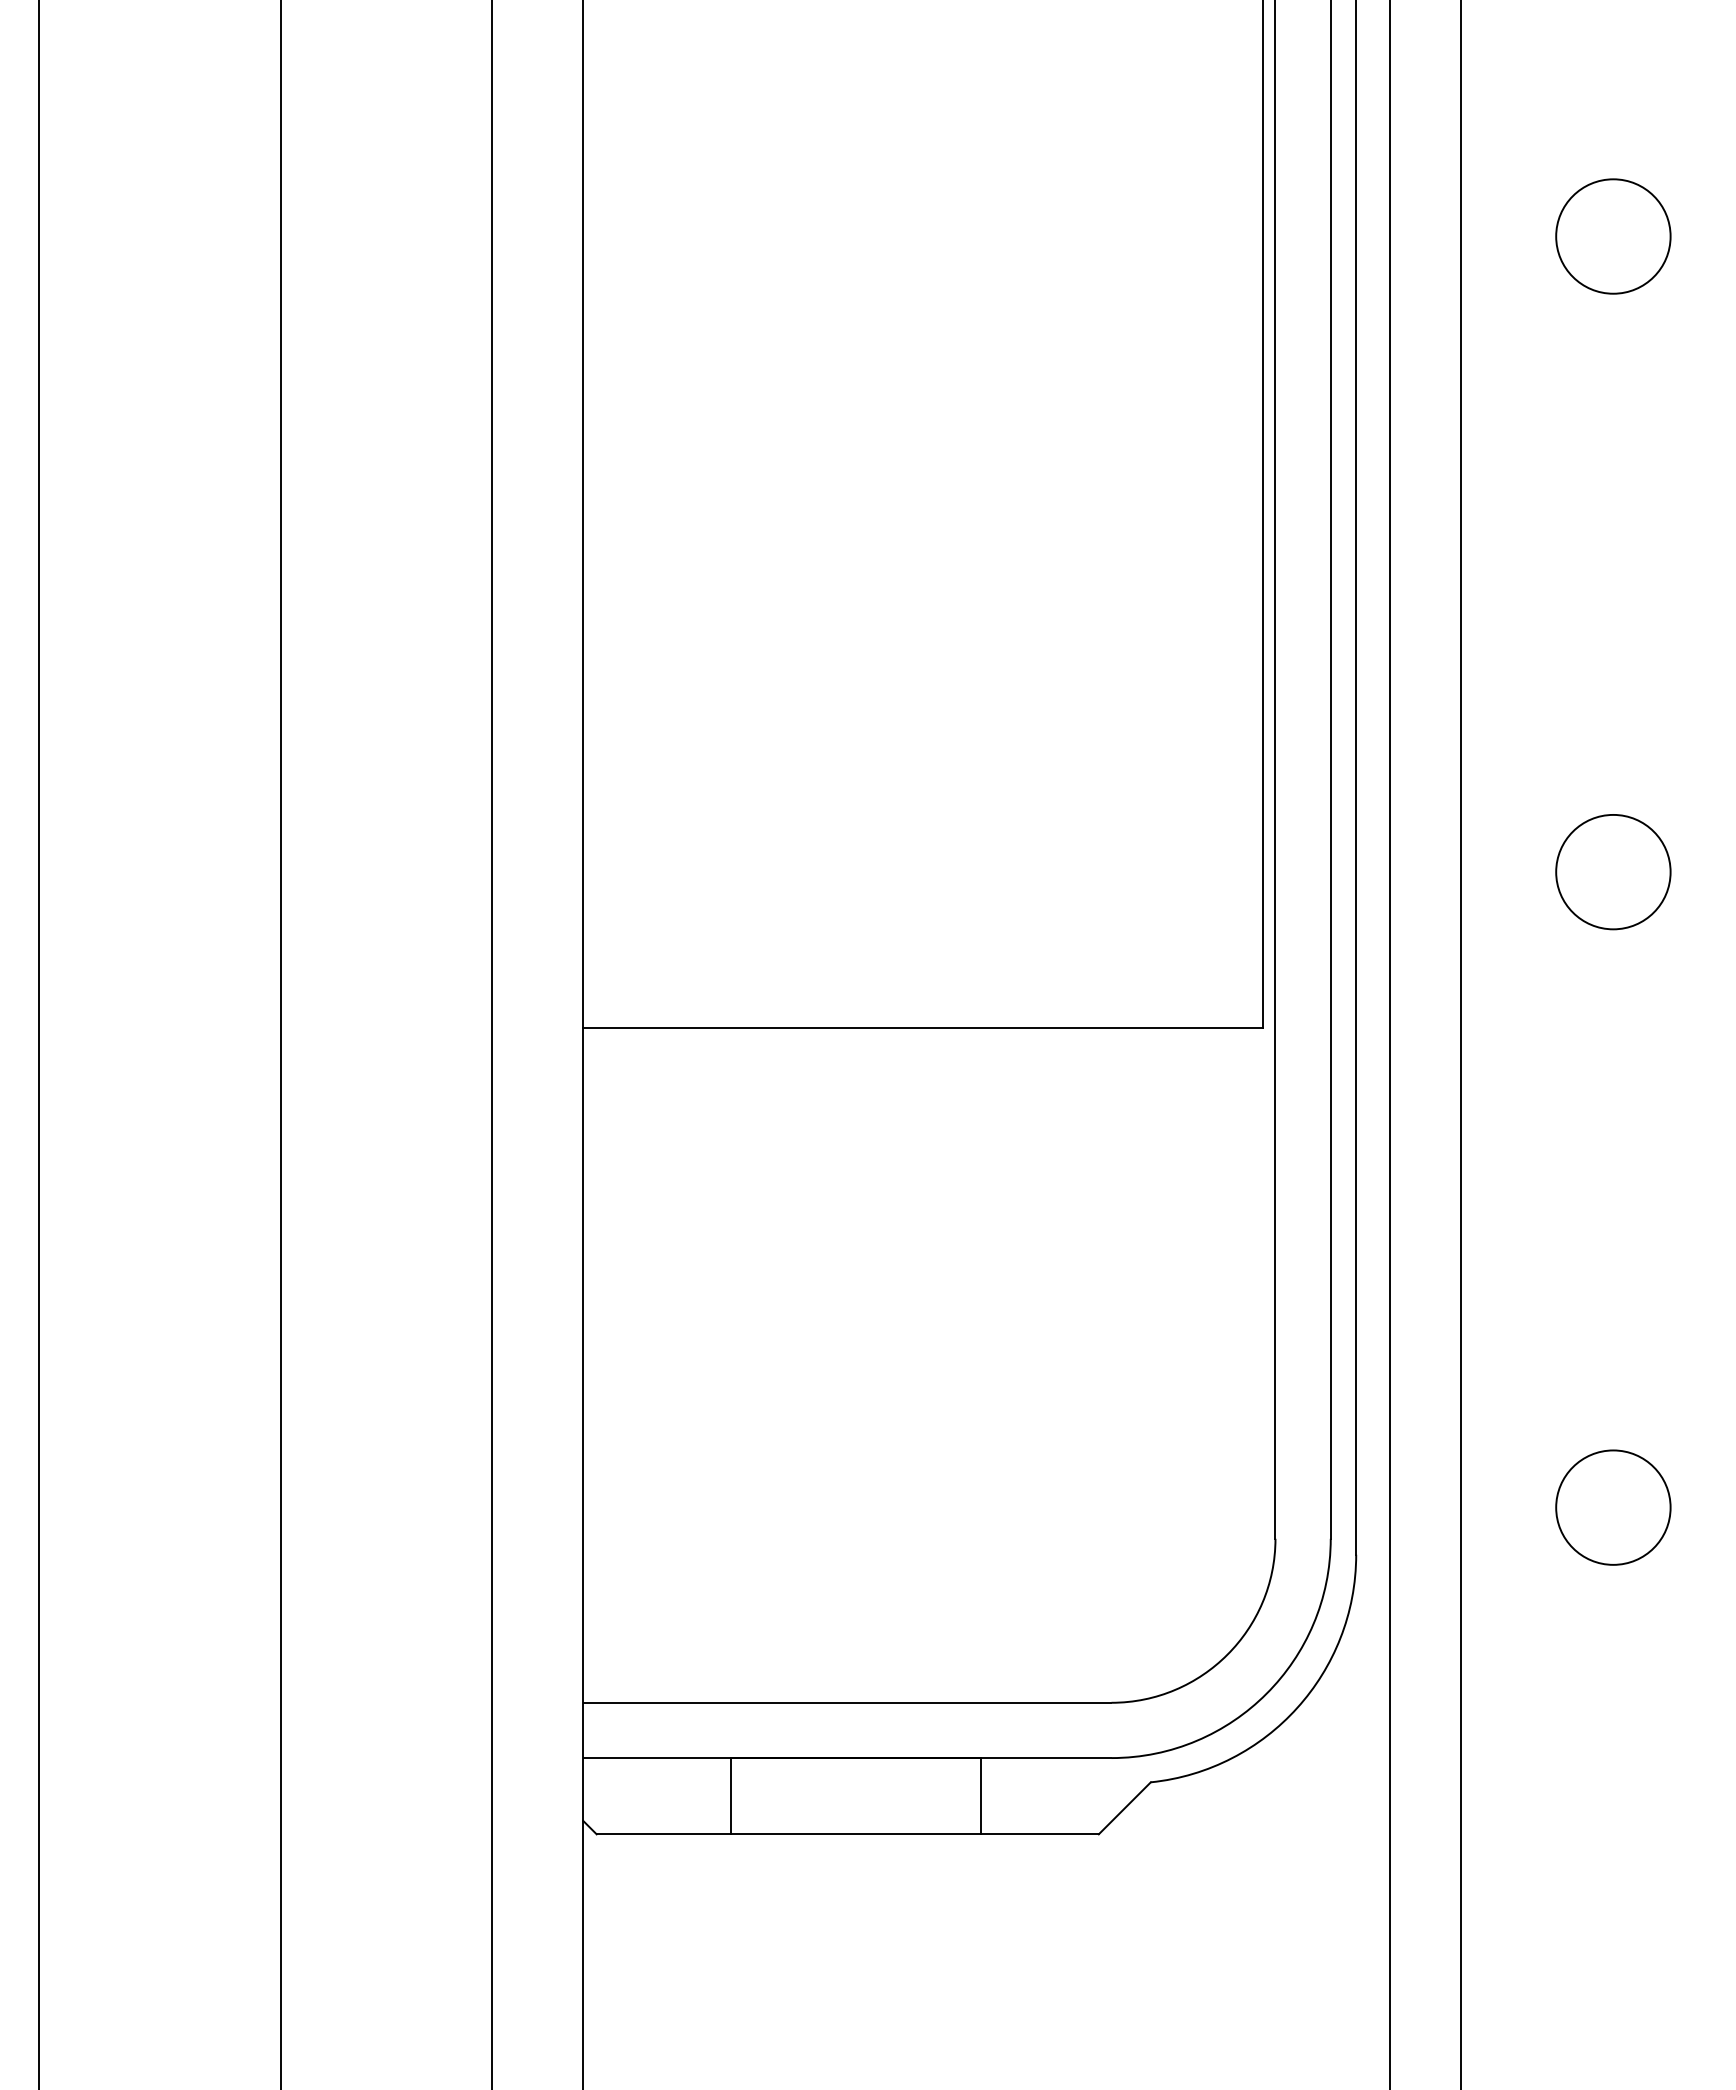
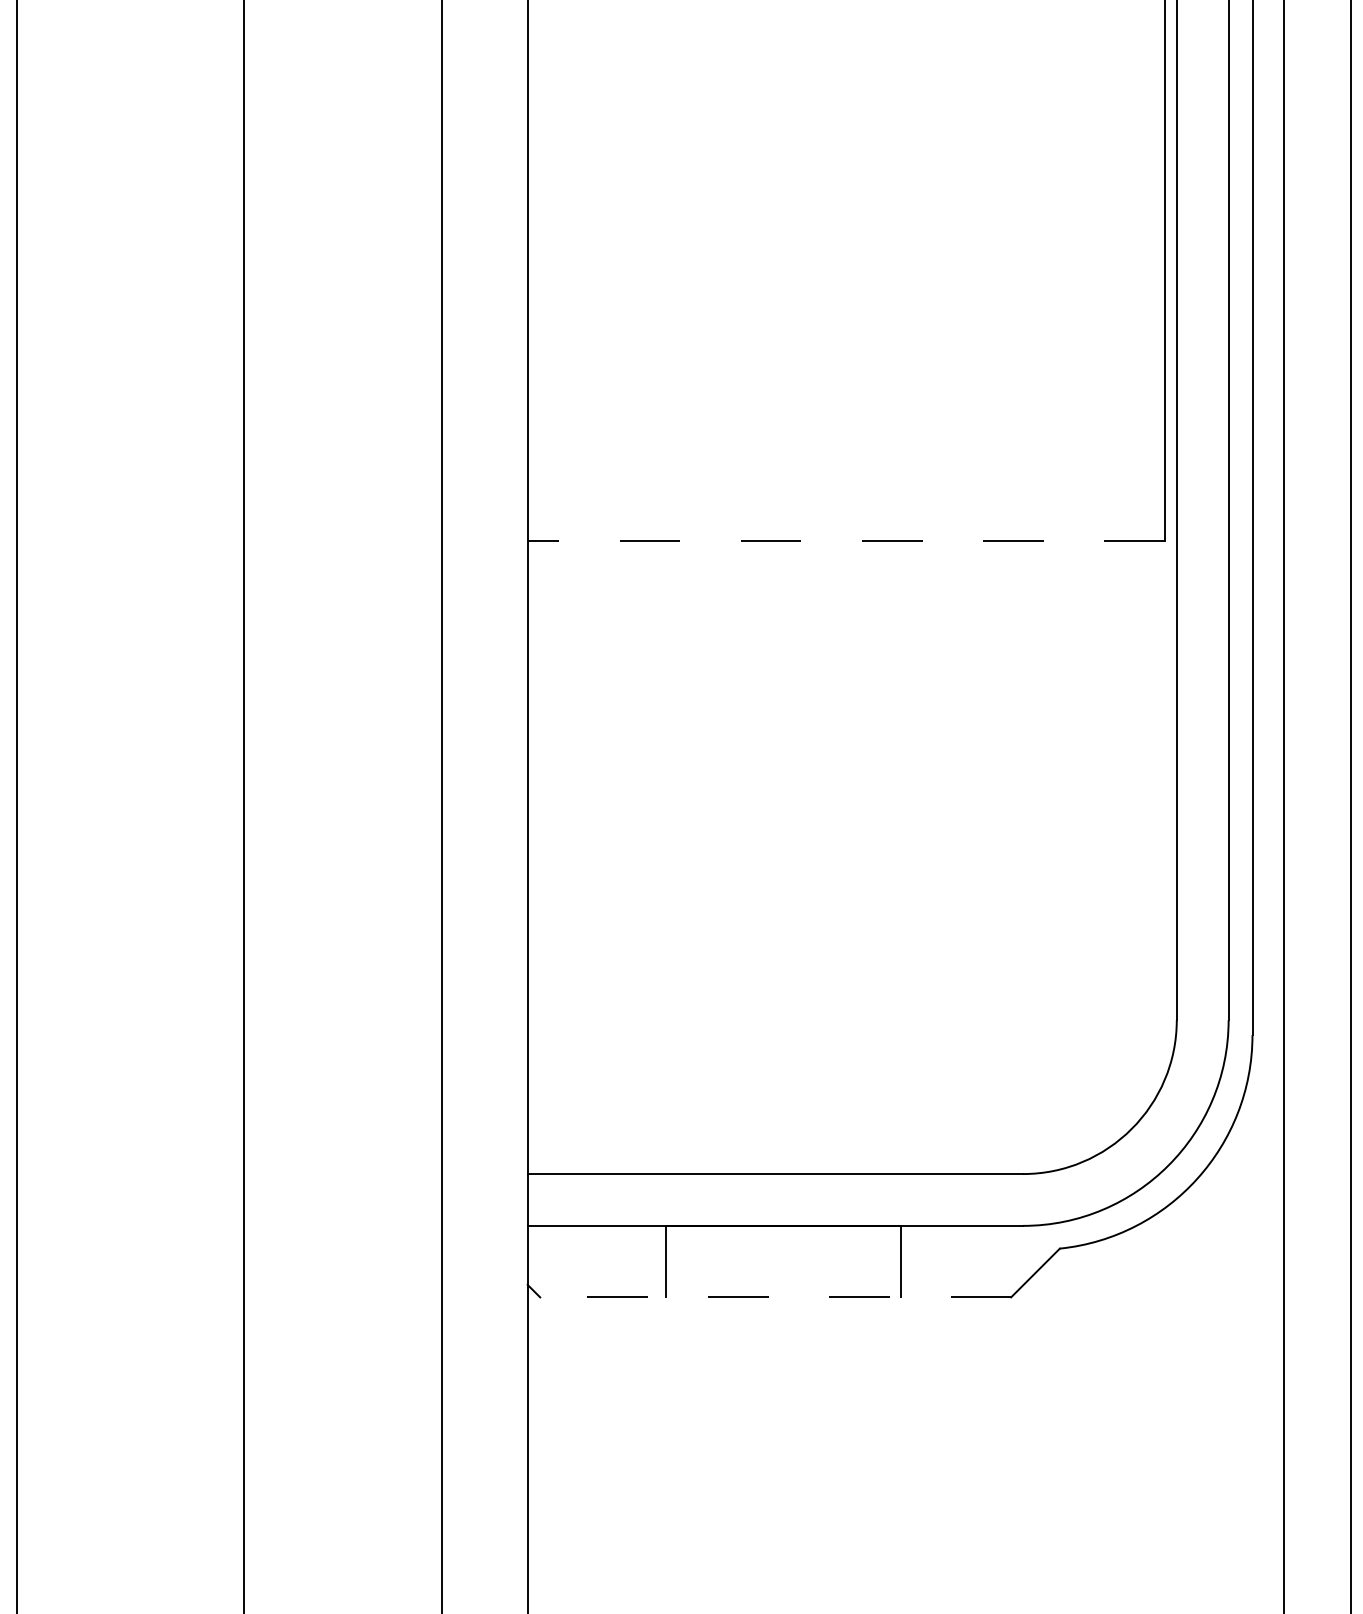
line: (923, 1028) -> (846, 541), solid -> dashed
line: (847, 1834) -> (775, 1297), solid -> dashed

